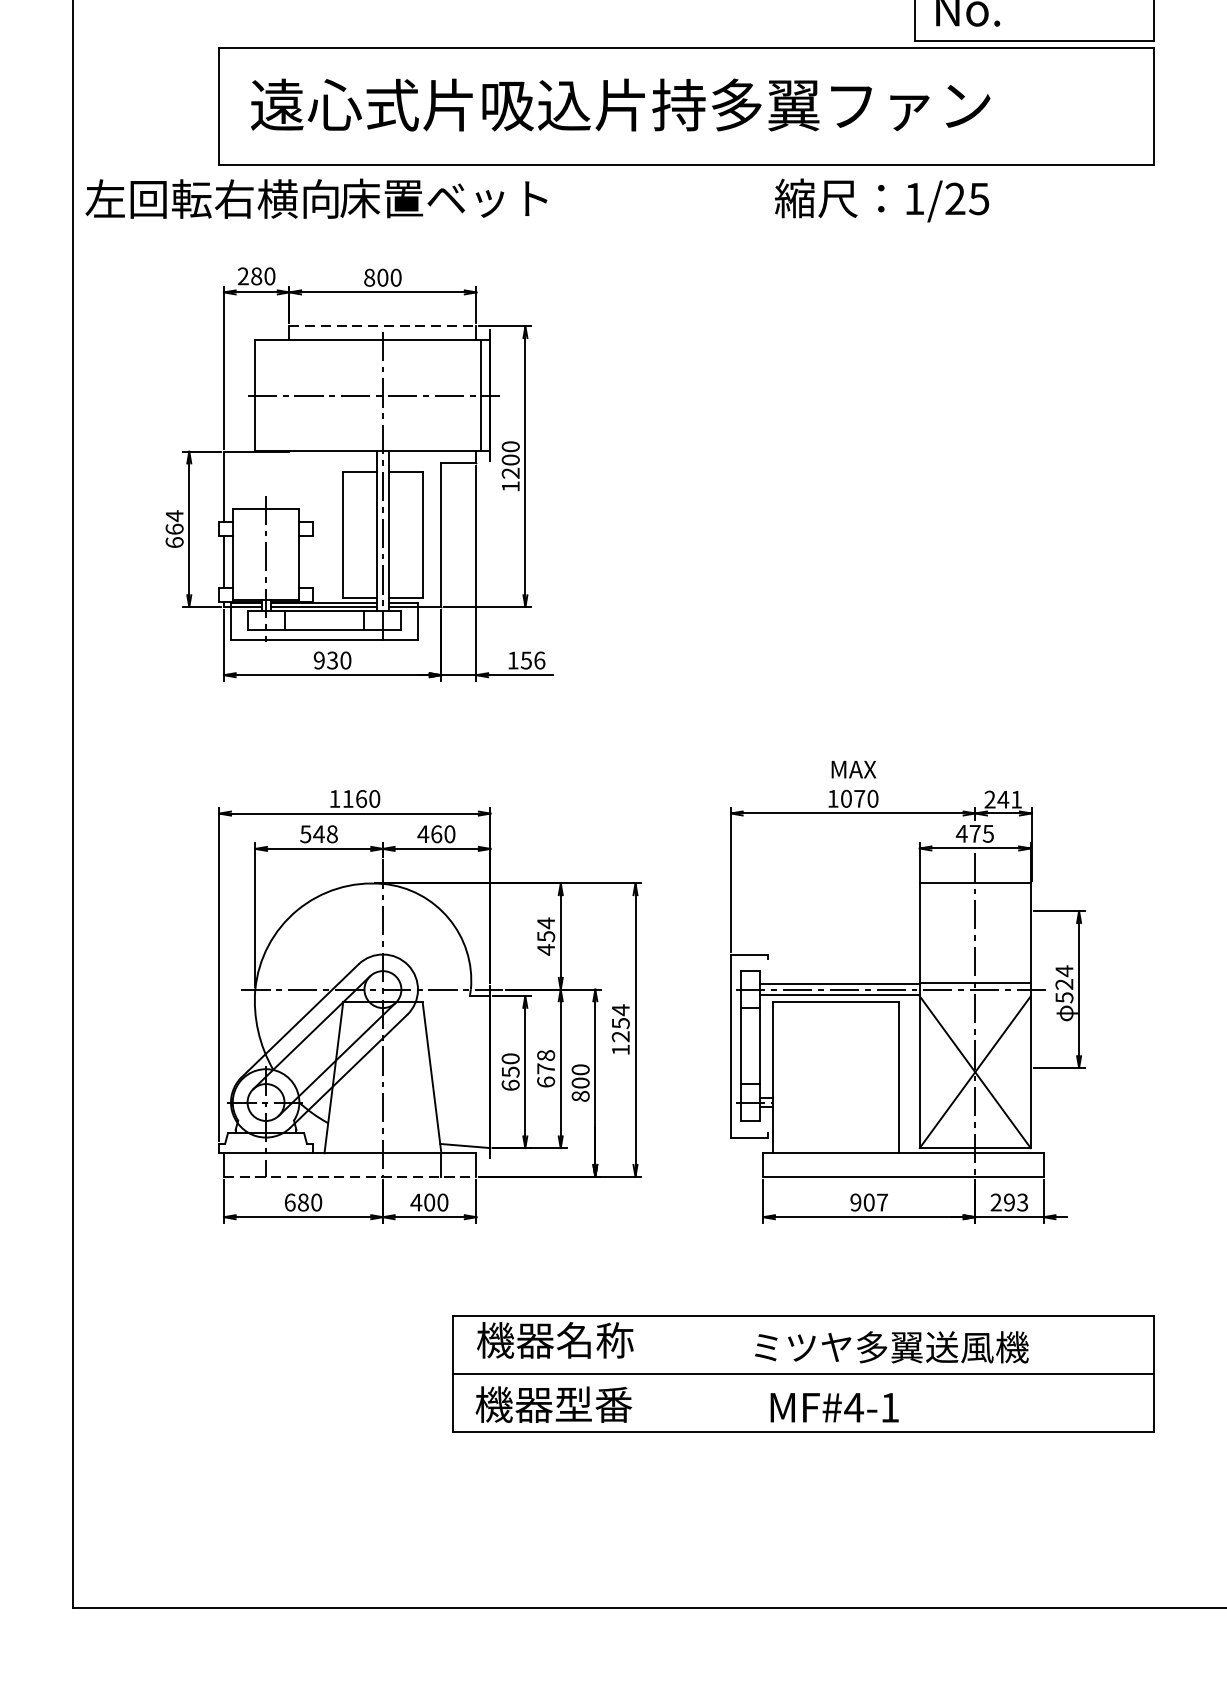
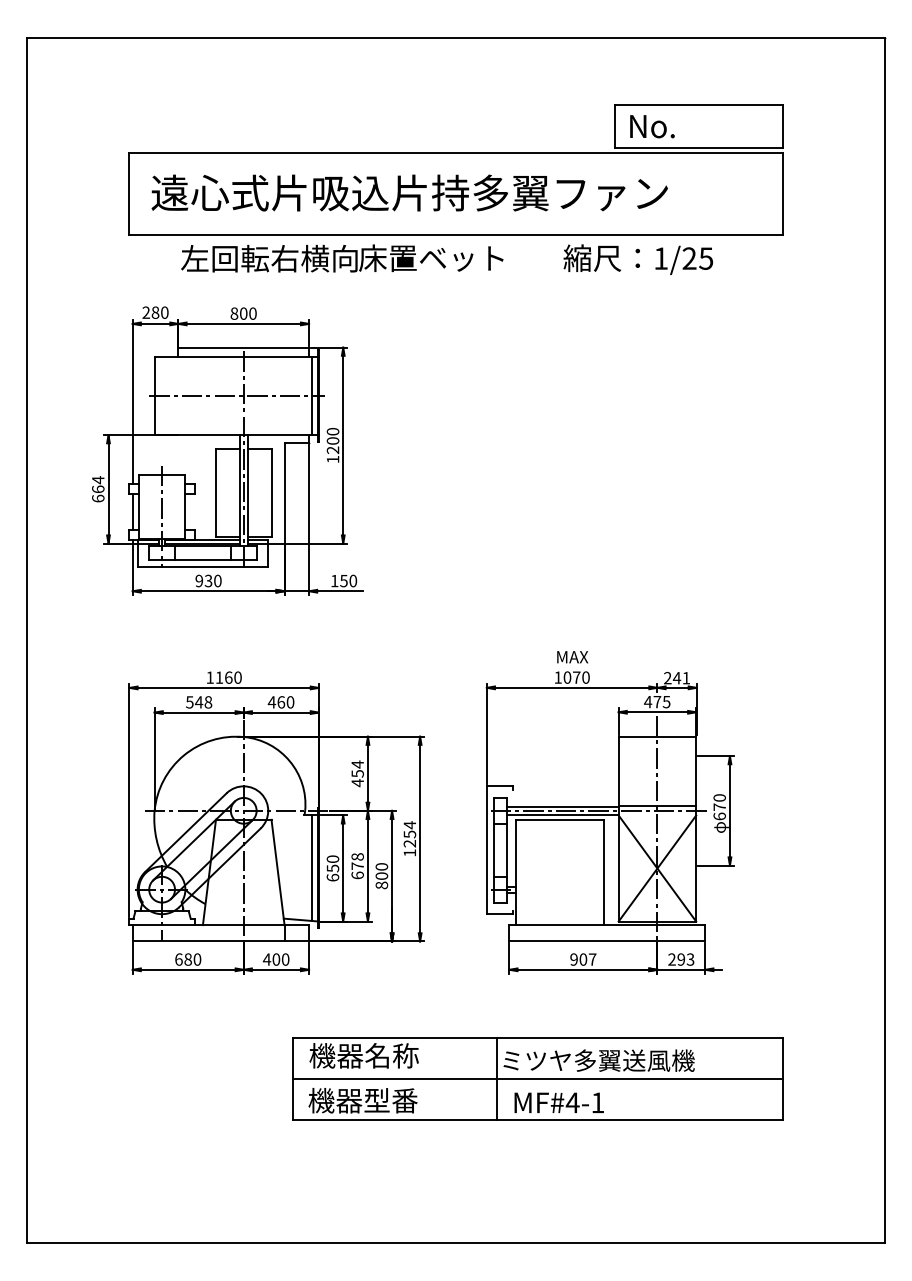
text: (316, 198) -> (342, 258), moved
text: (880, 200) -> (637, 259), moved
line: (384, 326) -> (244, 347), dashed -> solid
text: (540, 659) -> (353, 580), 156 -> 150
text: (1064, 983) -> (719, 806), 524 -> 670
line: (481, 1072) -> (312, 868), added
line: (351, 1176) -> (221, 941), dashed -> solid
line: (744, 1374) -> (496, 1079), added

